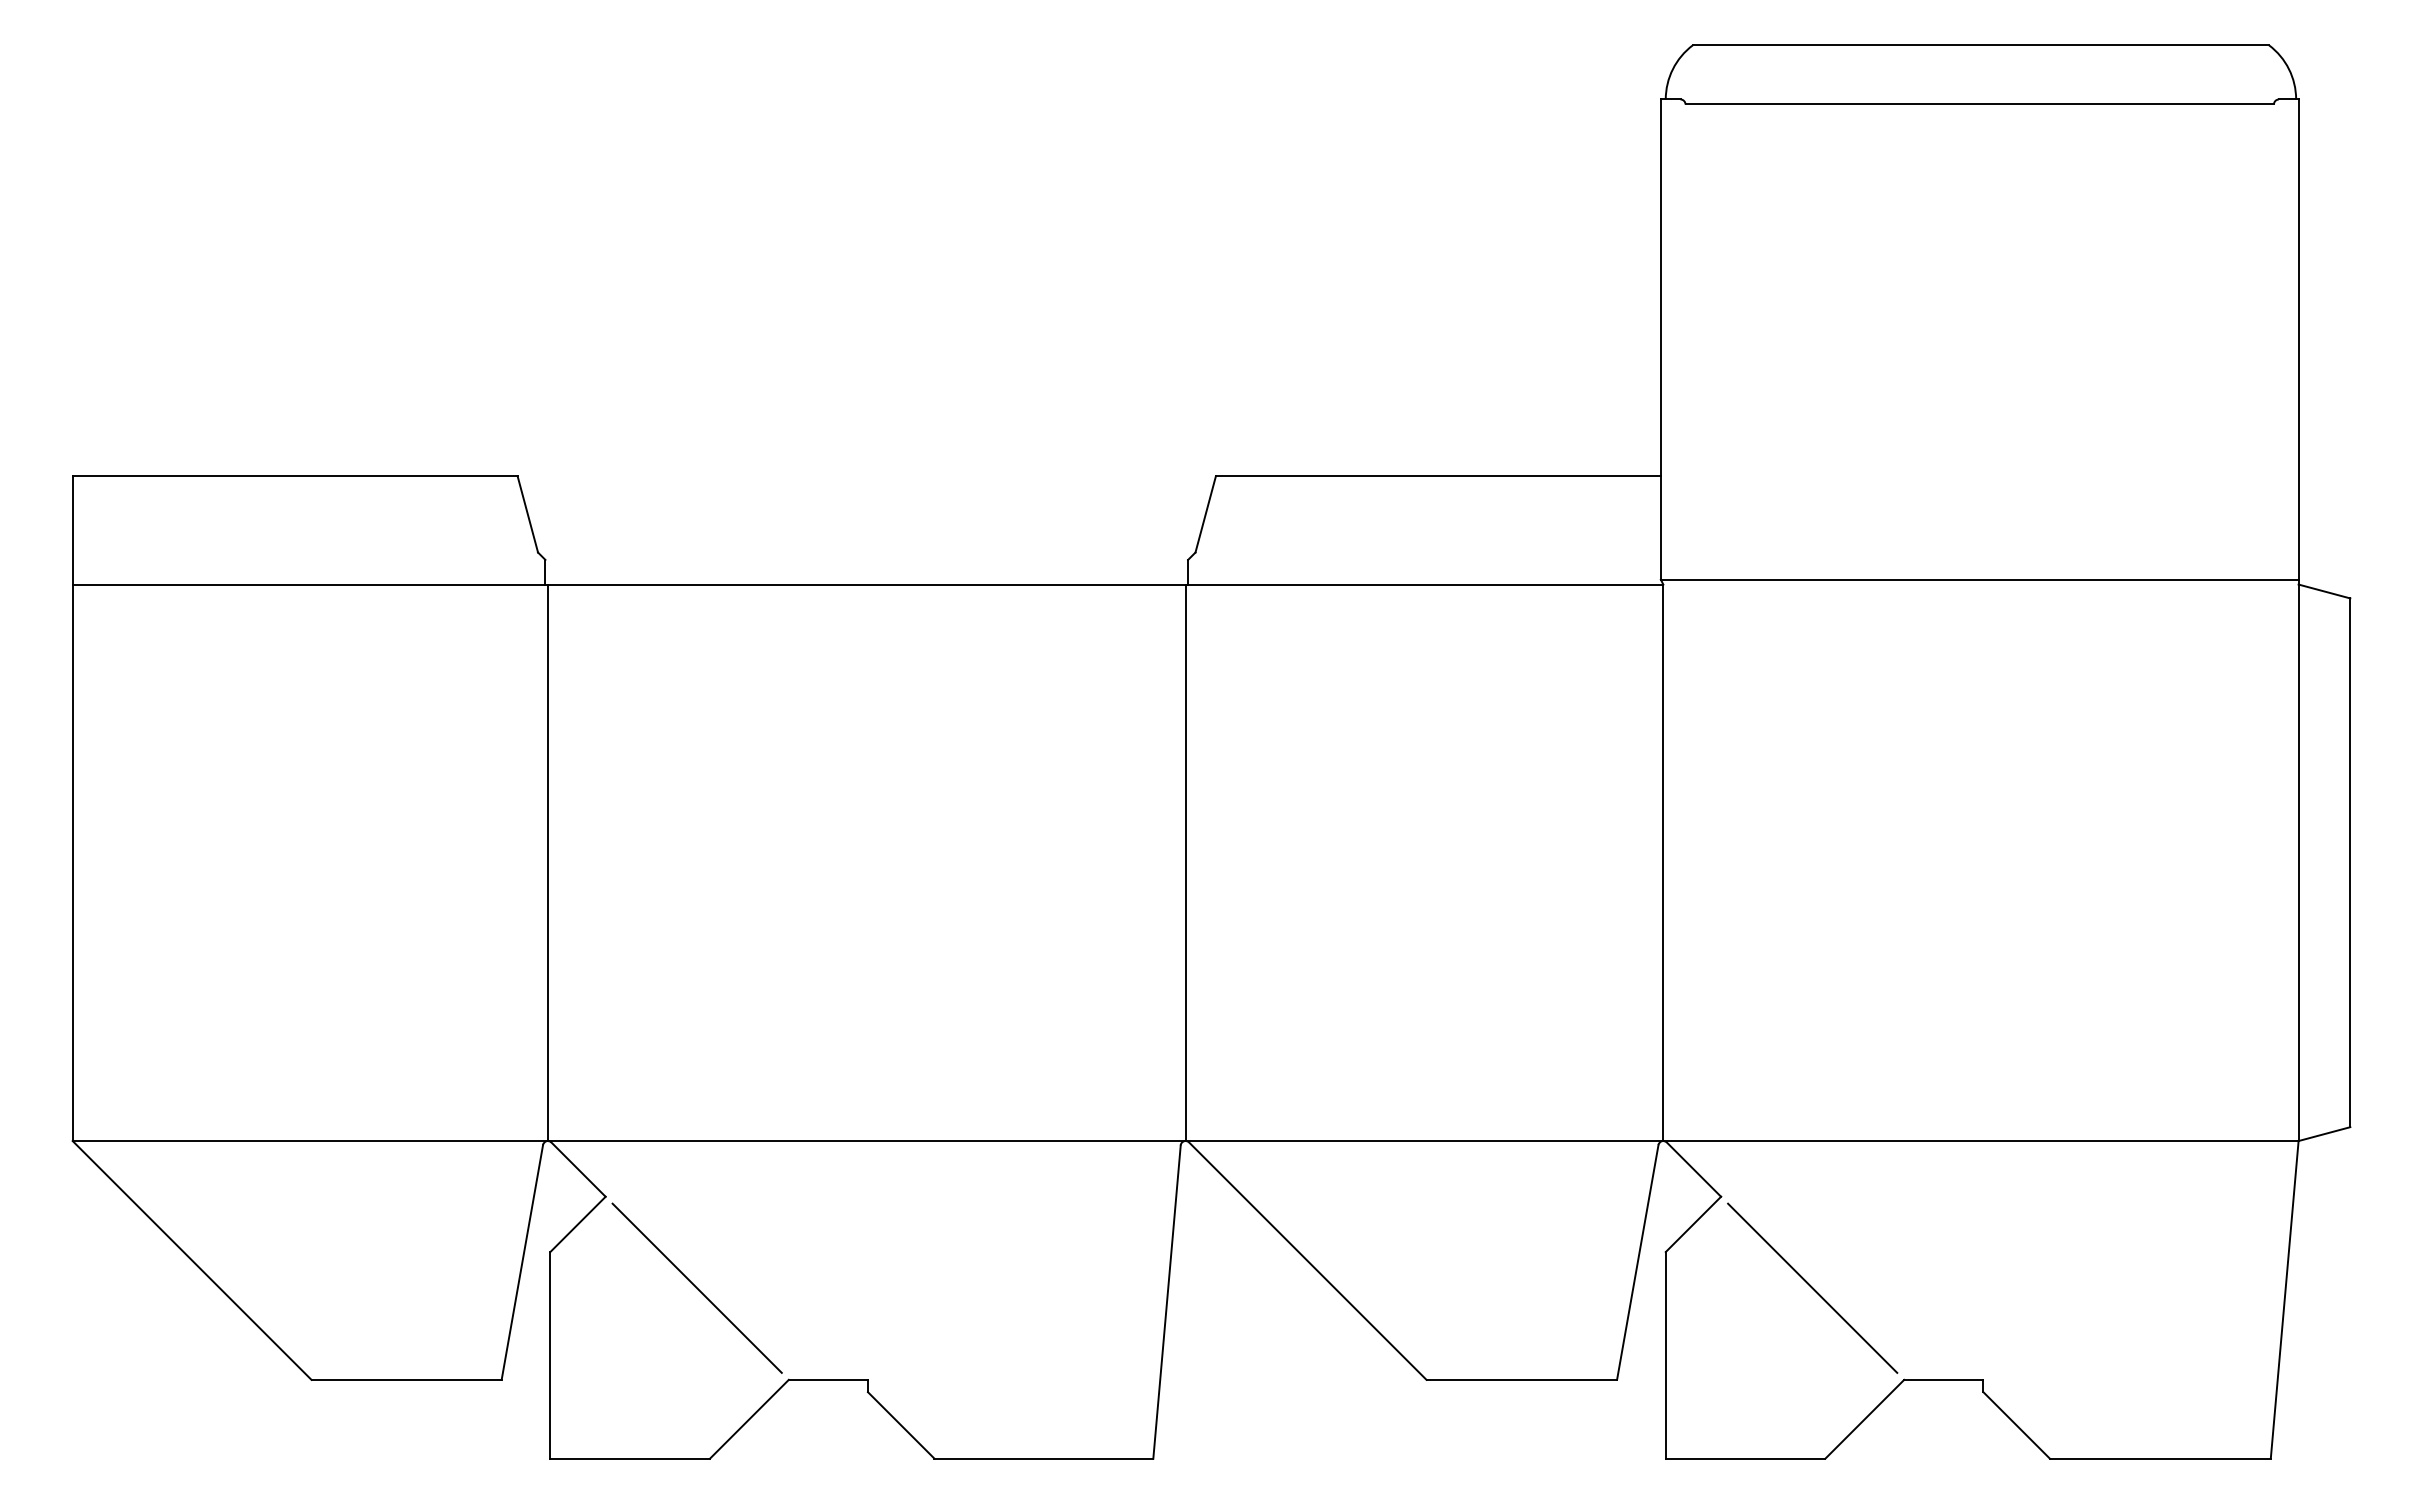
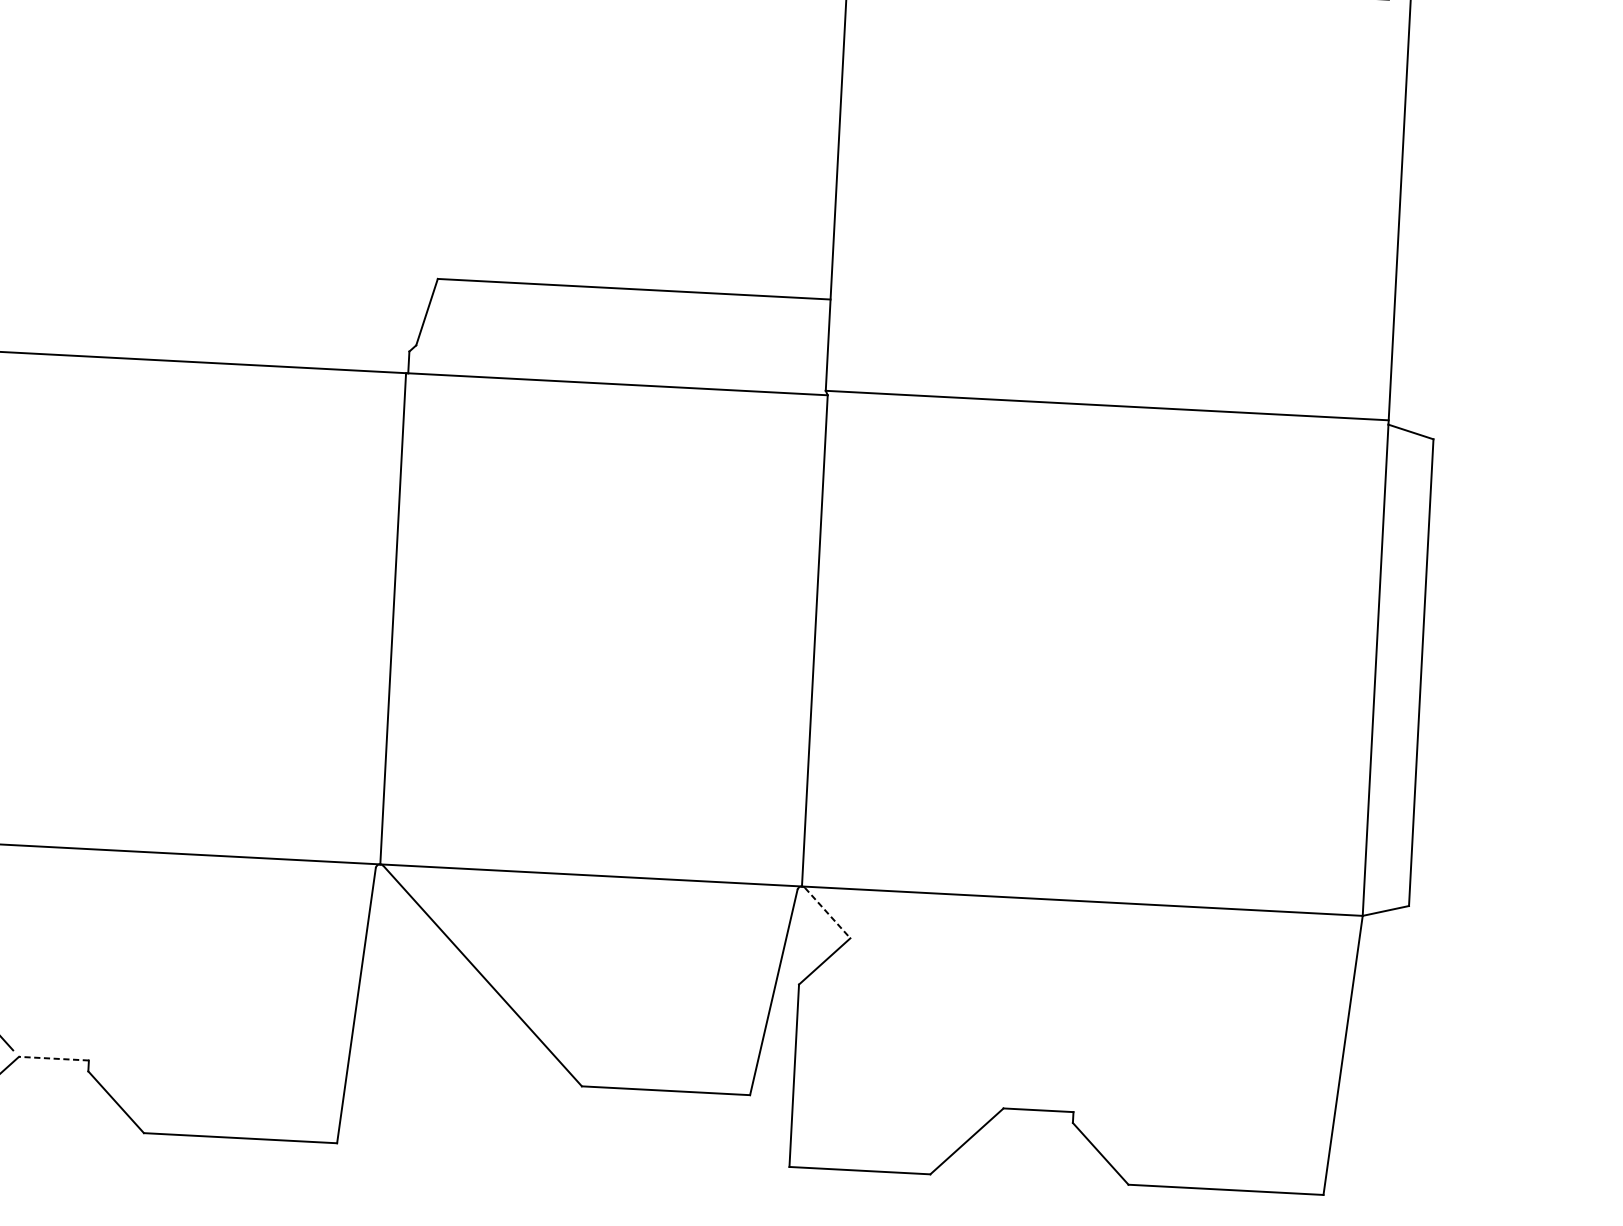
line: (1694, 1169) -> (828, 913), solid -> dashed
line: (1812, 1287) -> (926, 1022), removed
line: (828, 1379) -> (54, 1058), solid -> dashed

